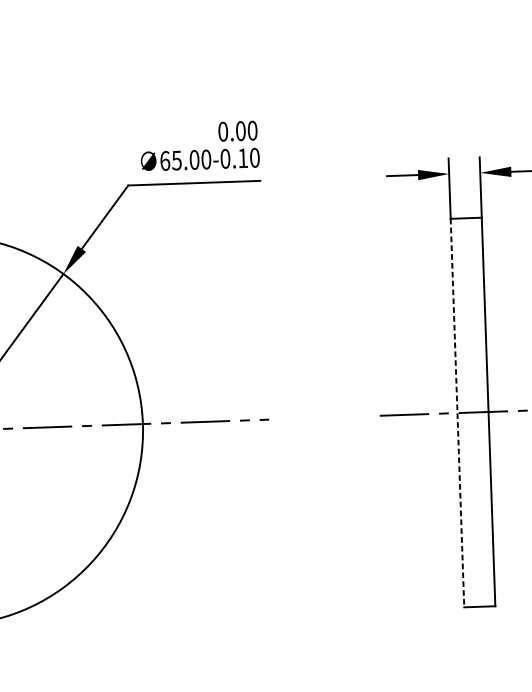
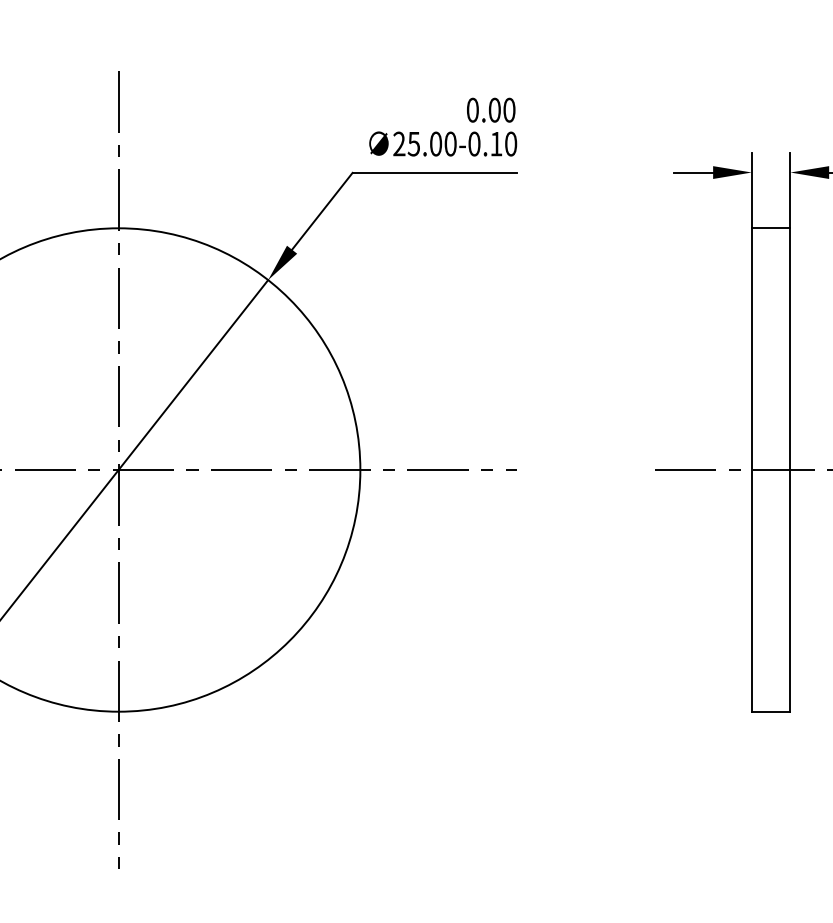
text: (165, 160) -> (399, 143), 65.00 -> 25.00
line: (457, 413) -> (751, 470), dashed -> solid

